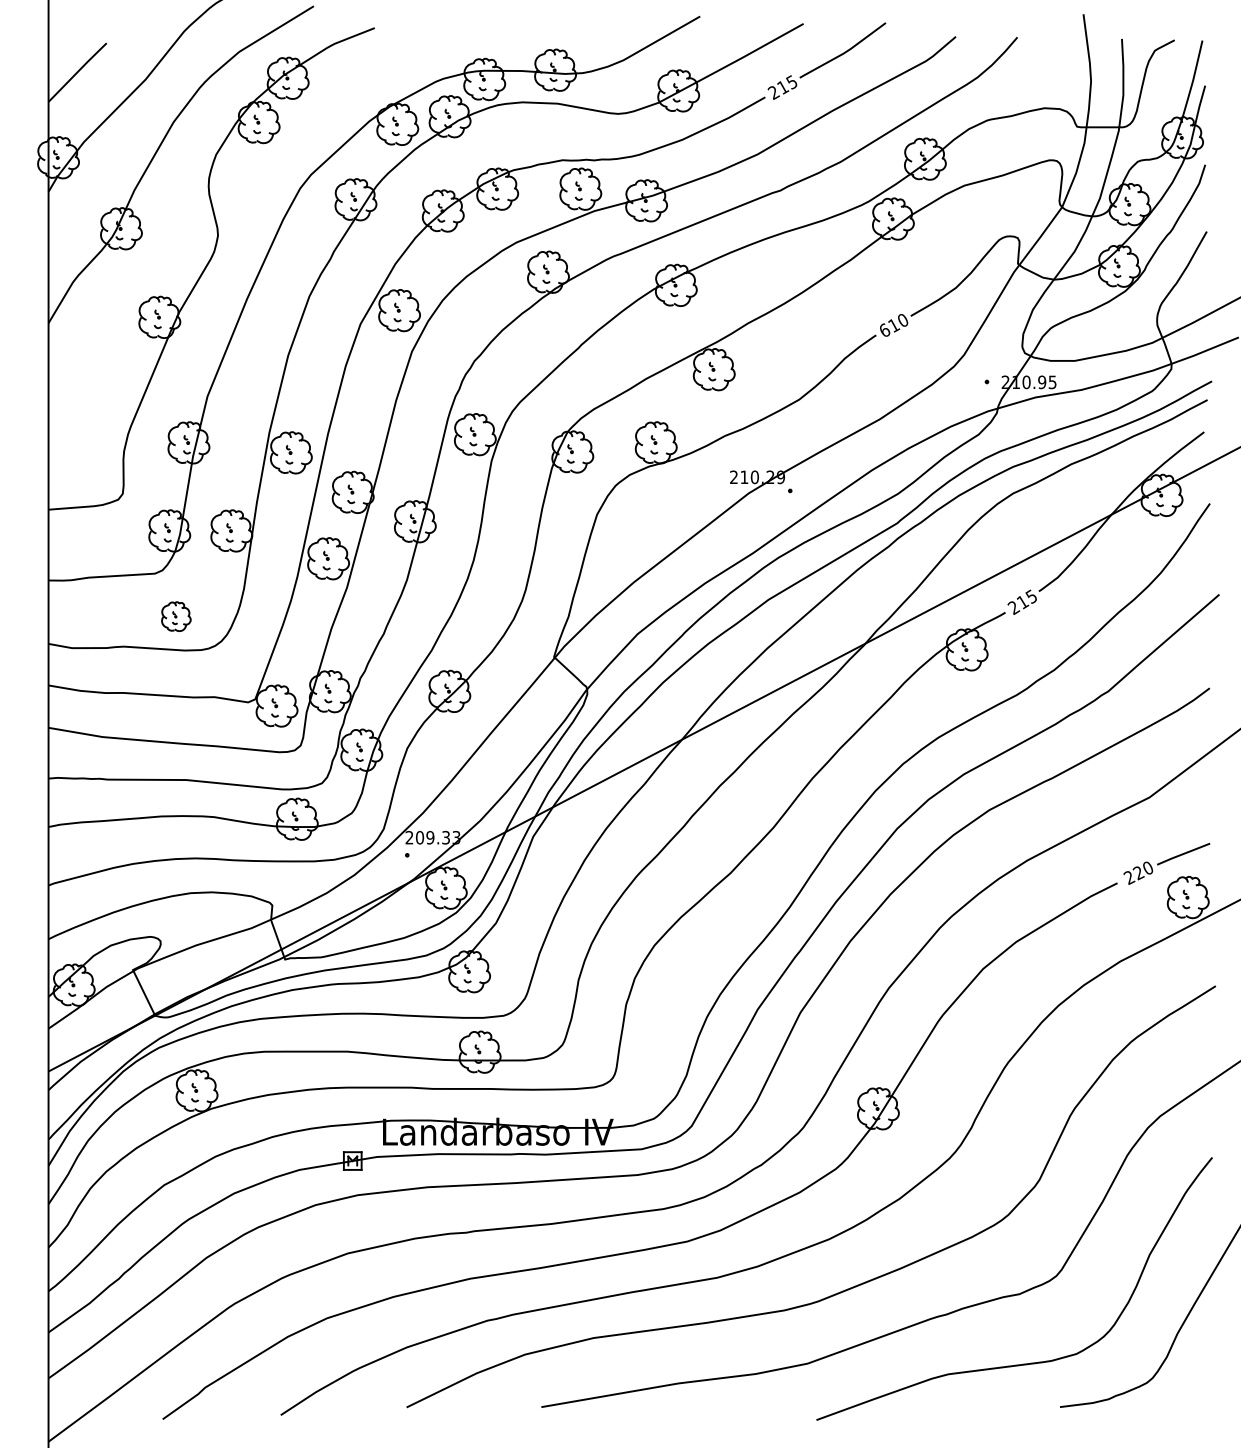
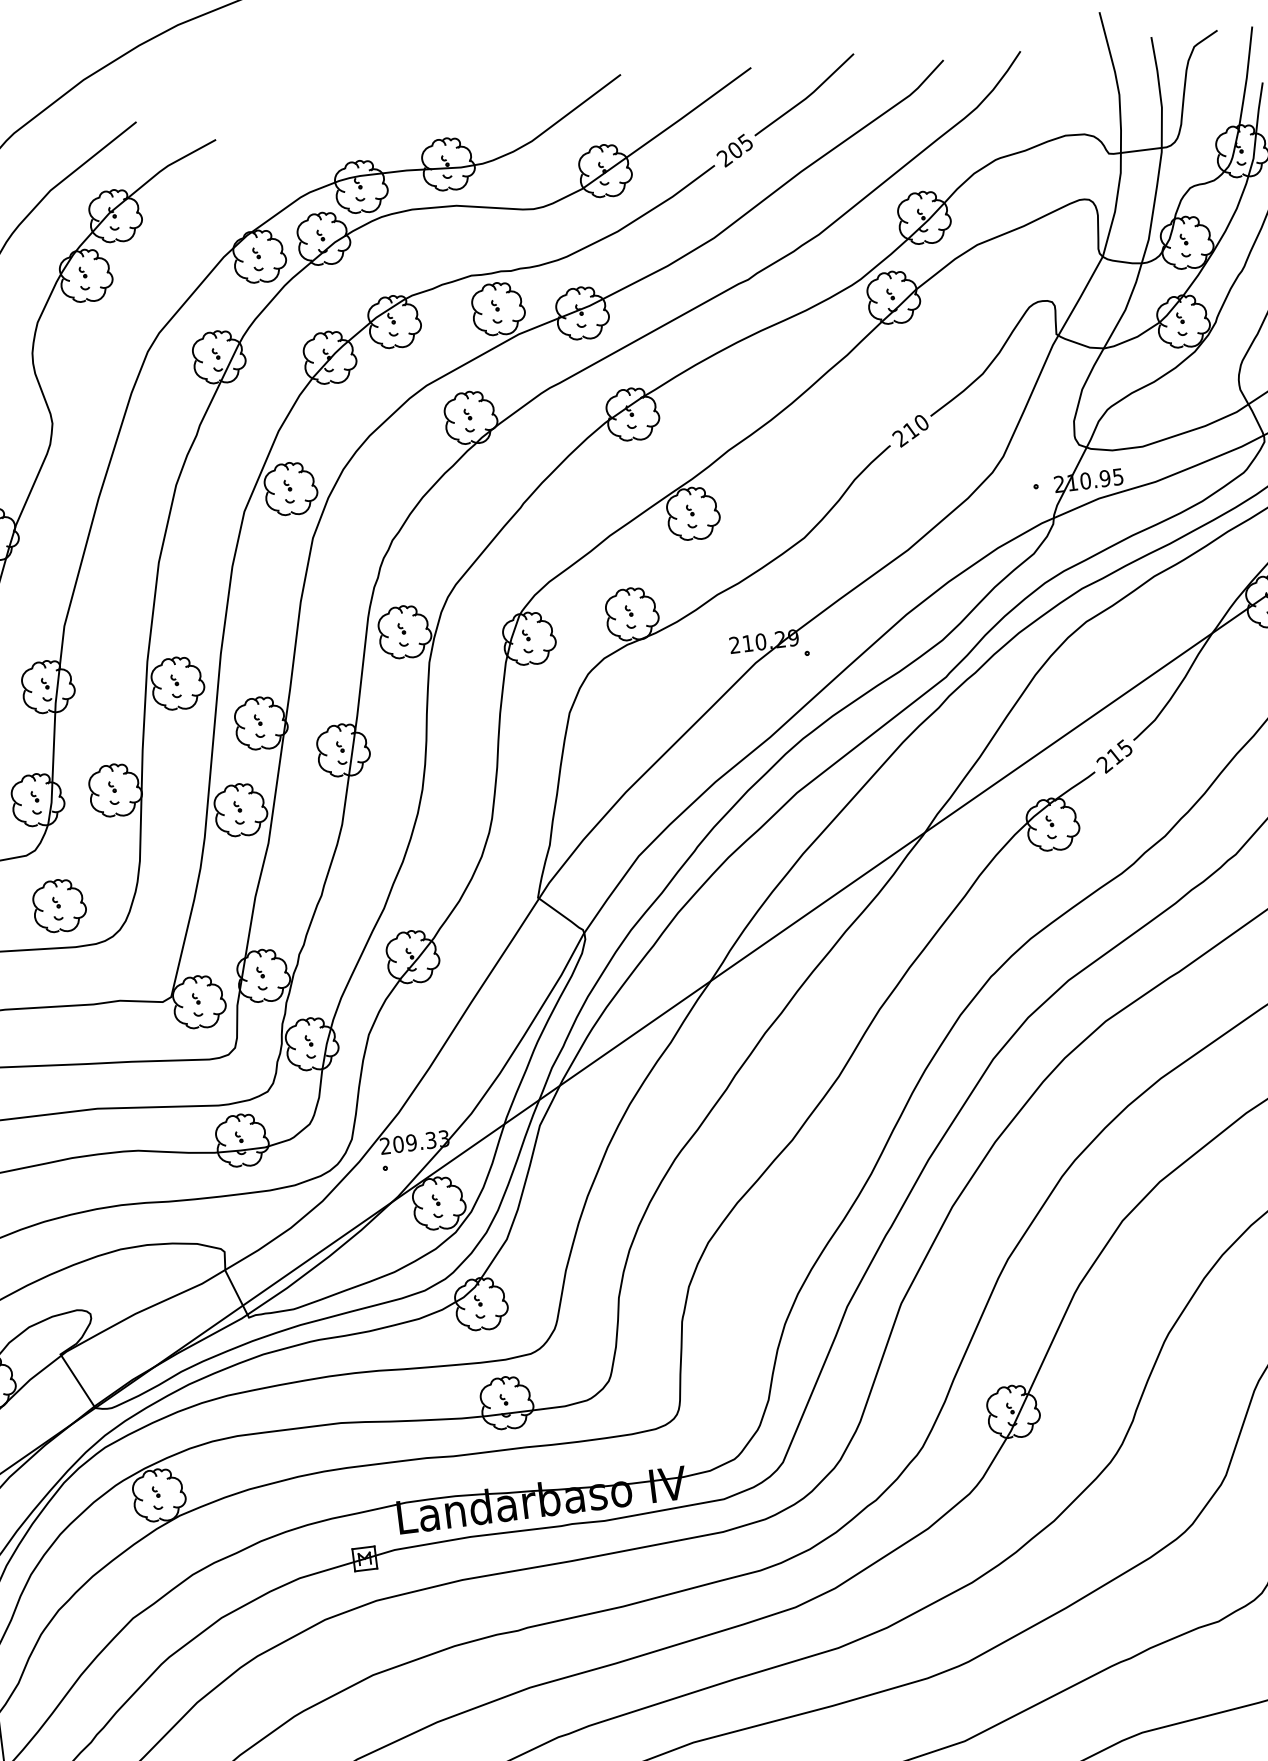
text: (783, 87) -> (736, 150), 215 -> 205
text: (884, 330) -> (900, 438), 610 -> 210
part: (176, 616) -> (59, 905), size x1.43

